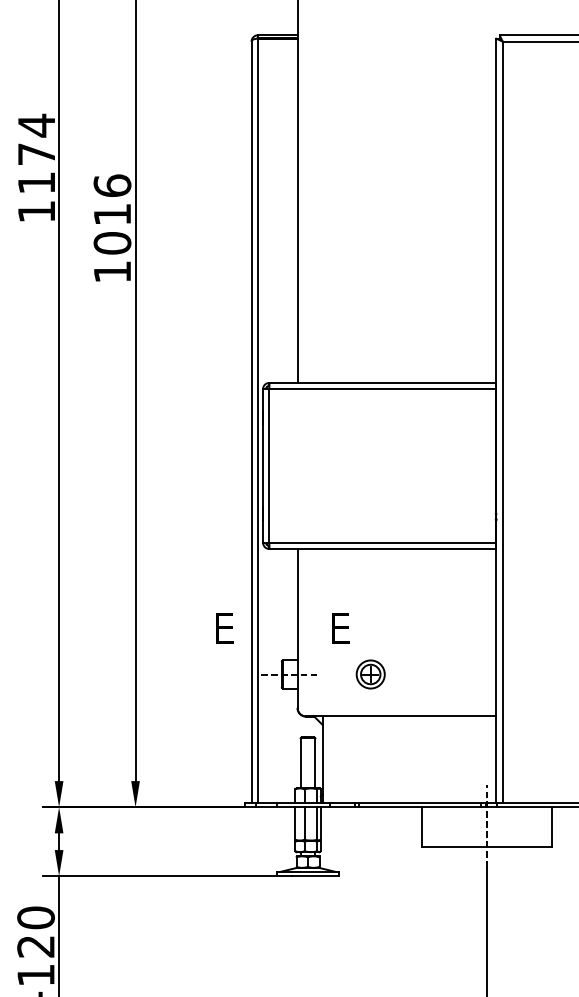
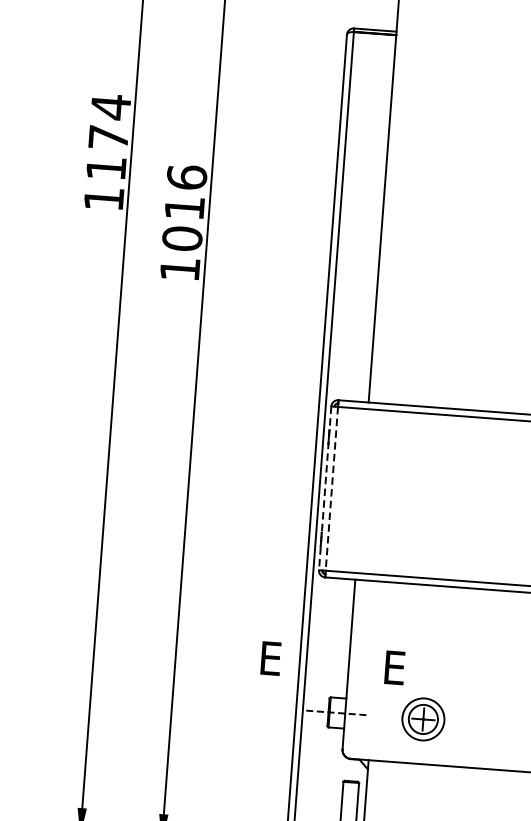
line: (263, 465) -> (325, 487), solid -> dashed
line: (269, 465) -> (332, 488), solid -> dashed
part: (370, 674) -> (423, 719), size x1.4

